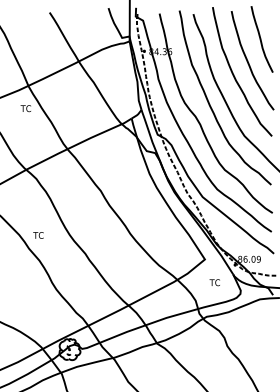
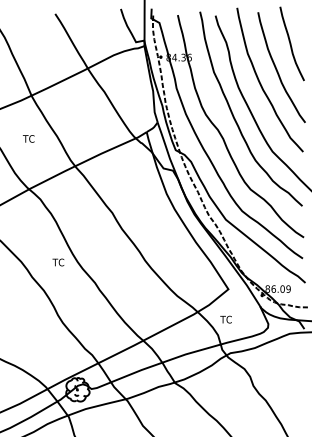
text: (25, 108) -> (28, 138), moved
text: (38, 235) -> (58, 262), moved
text: (214, 282) -> (225, 319), moved

